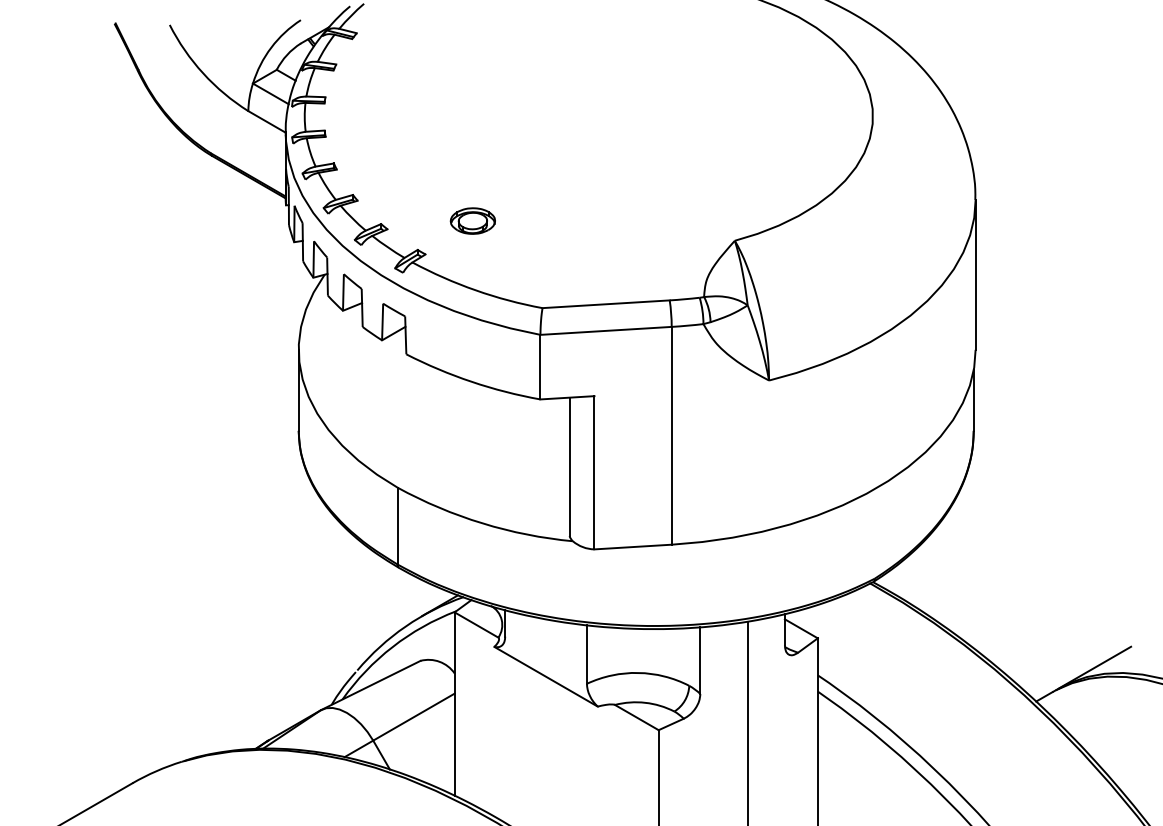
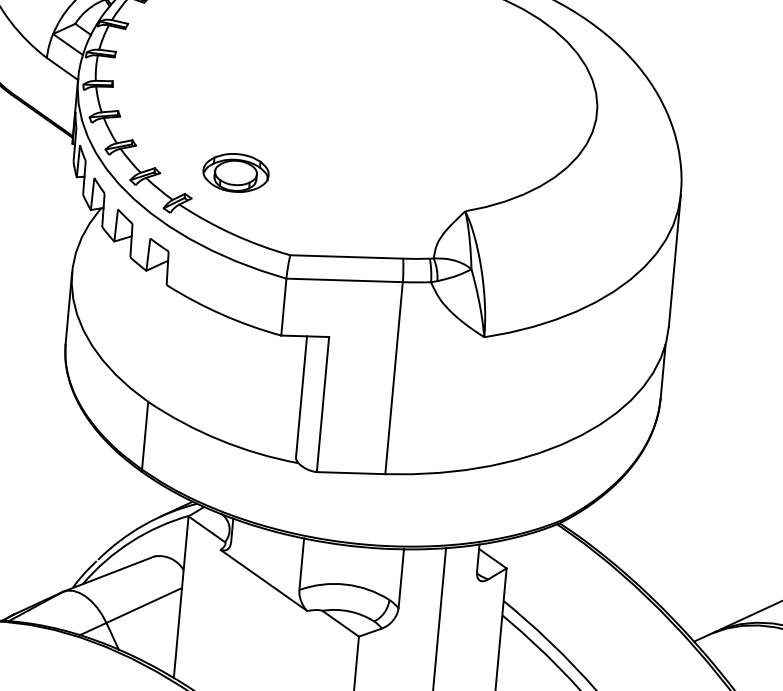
part: (472, 220) -> (235, 172), size x1.67

